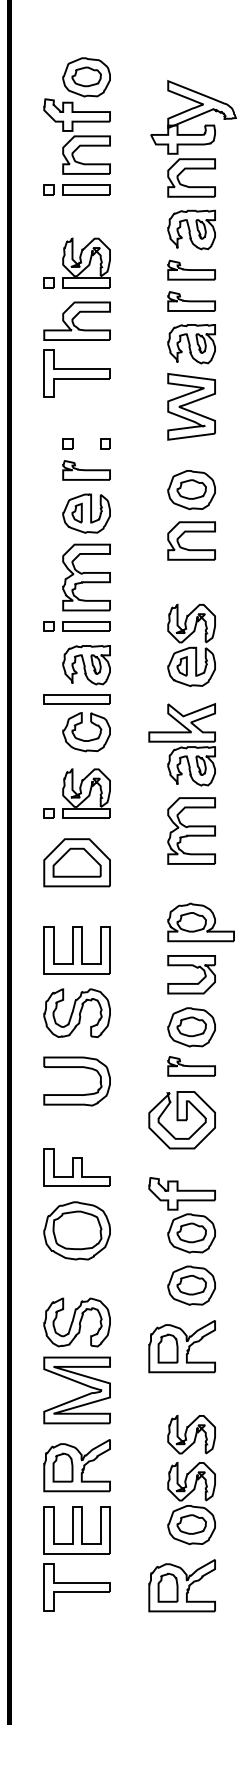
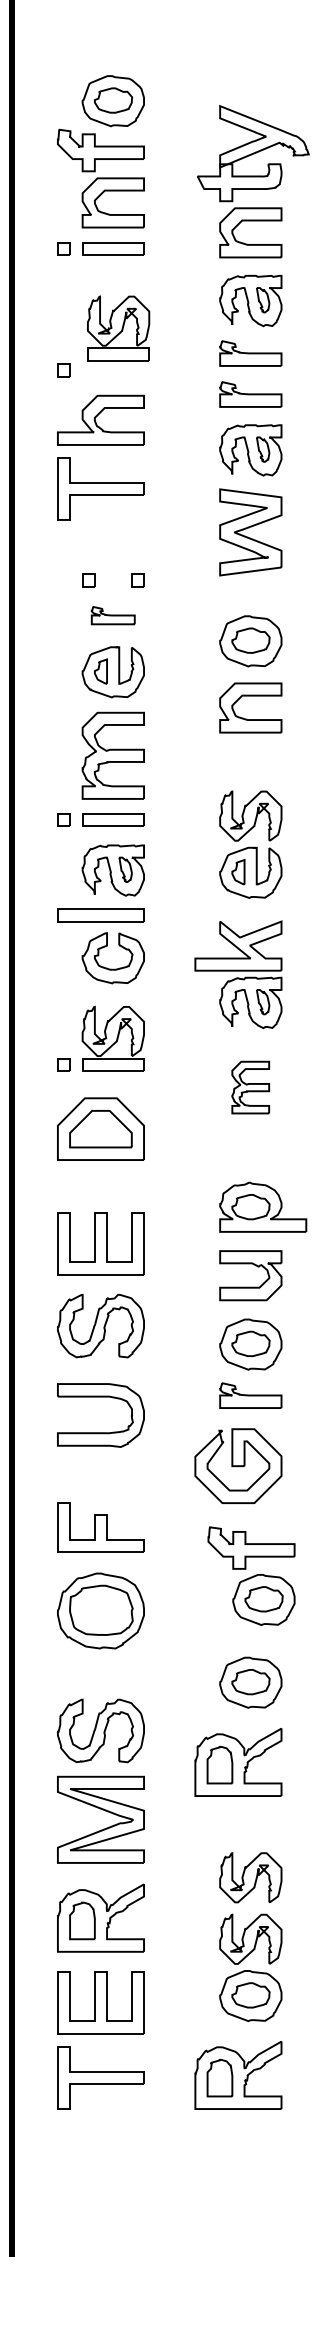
part: (86, 262) -> (118, 327), moved
part: (86, 470) -> (113, 615), size x0.7
part: (191, 830) -> (250, 1086), size x0.6
part: (181, 1215) -> (250, 1576), moved

